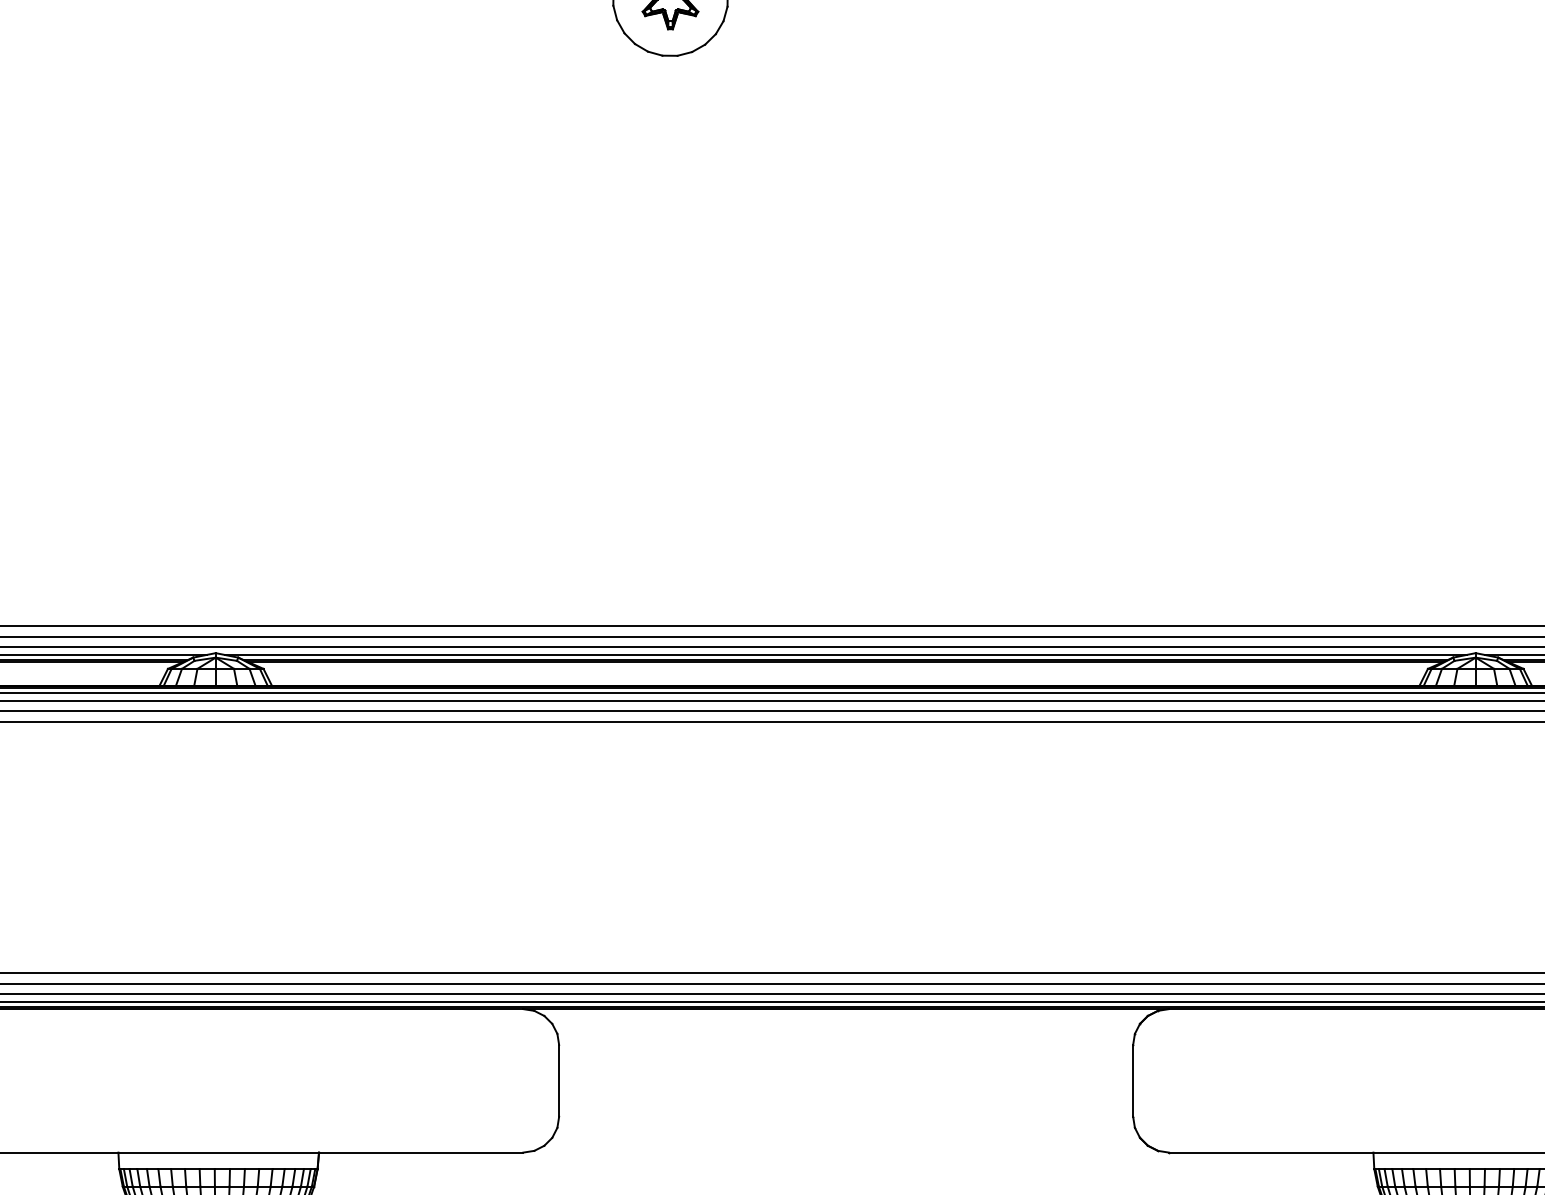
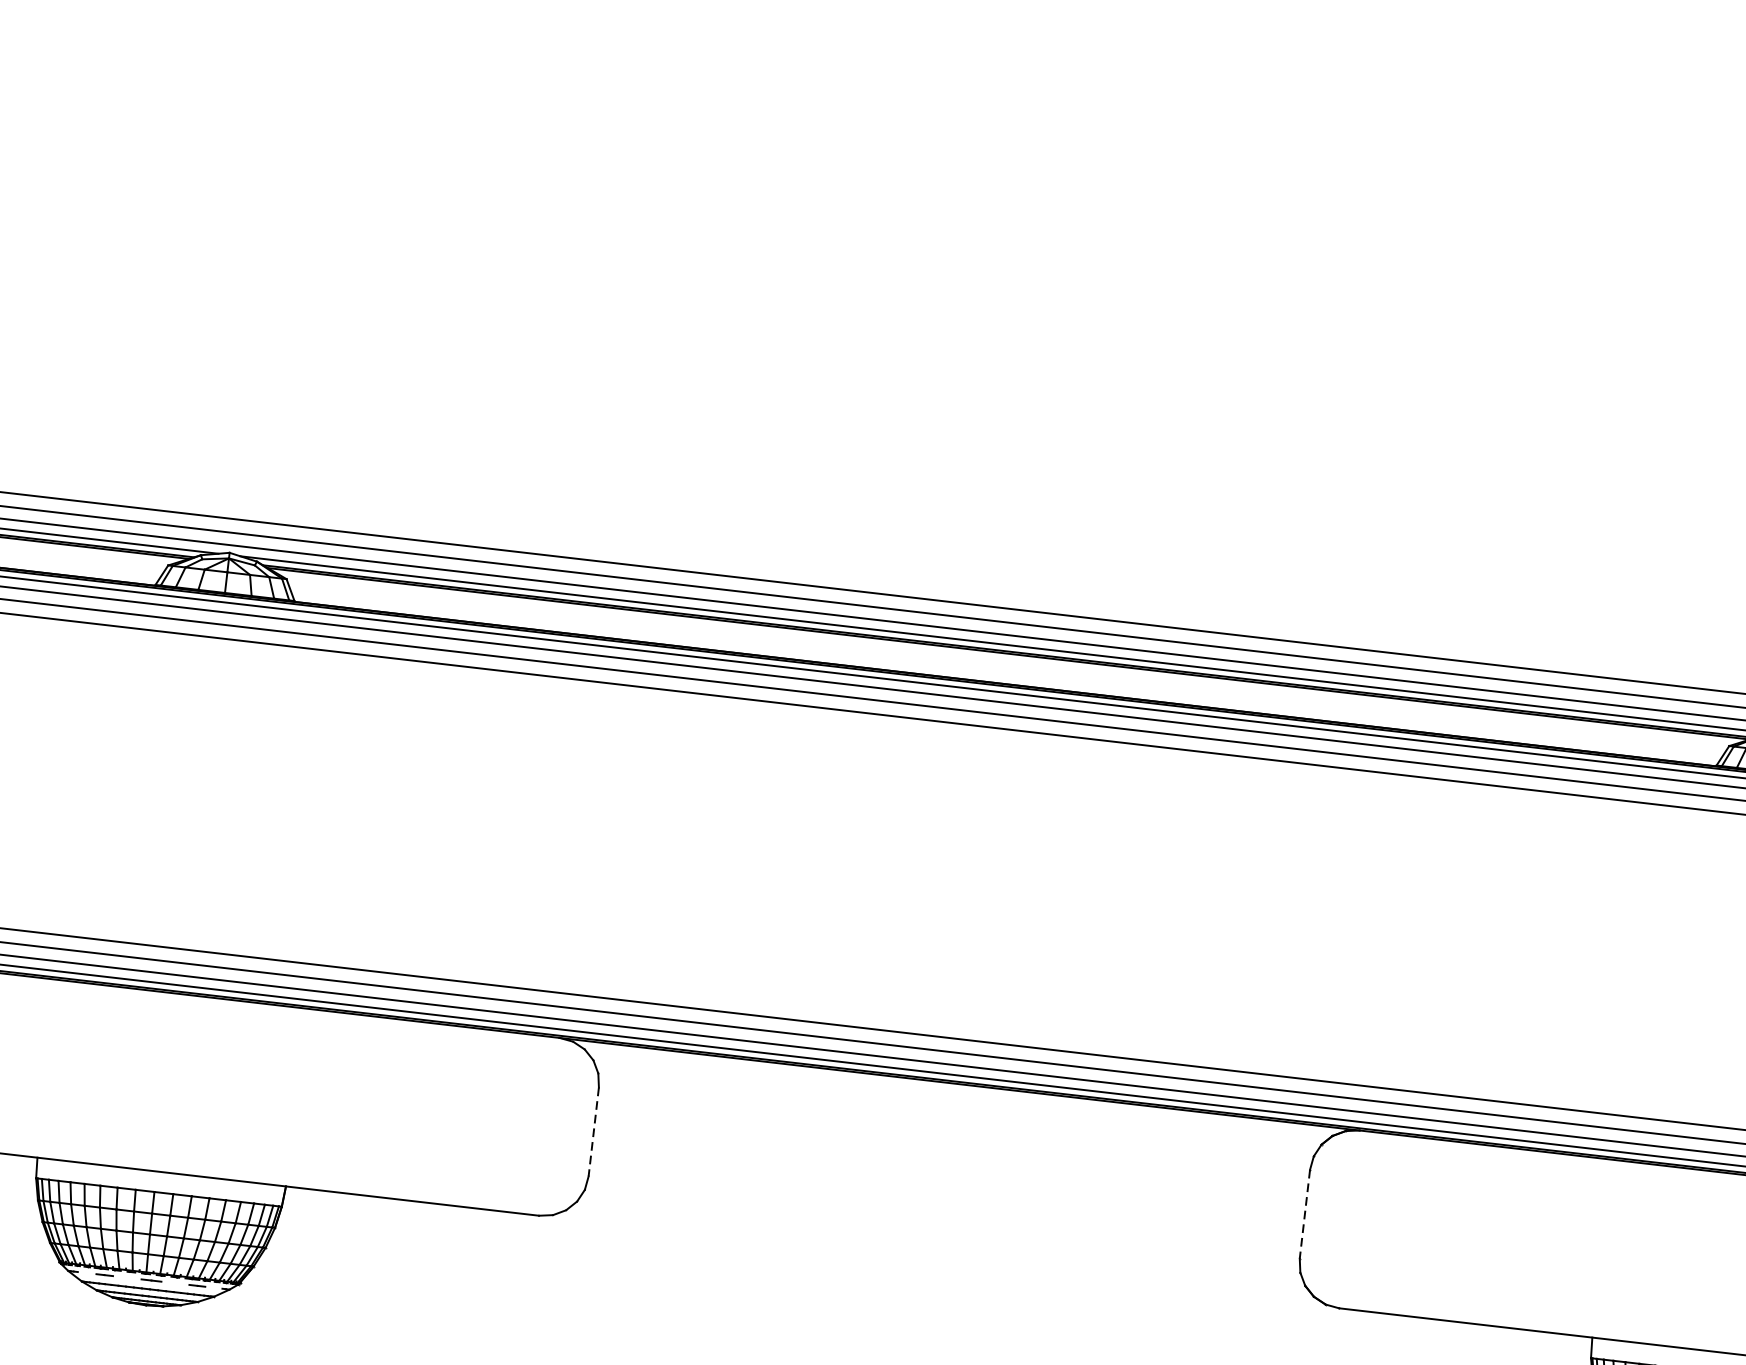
line: (559, 1080) -> (594, 1131), solid -> dashed
line: (1133, 1080) -> (1305, 1213), solid -> dashed

